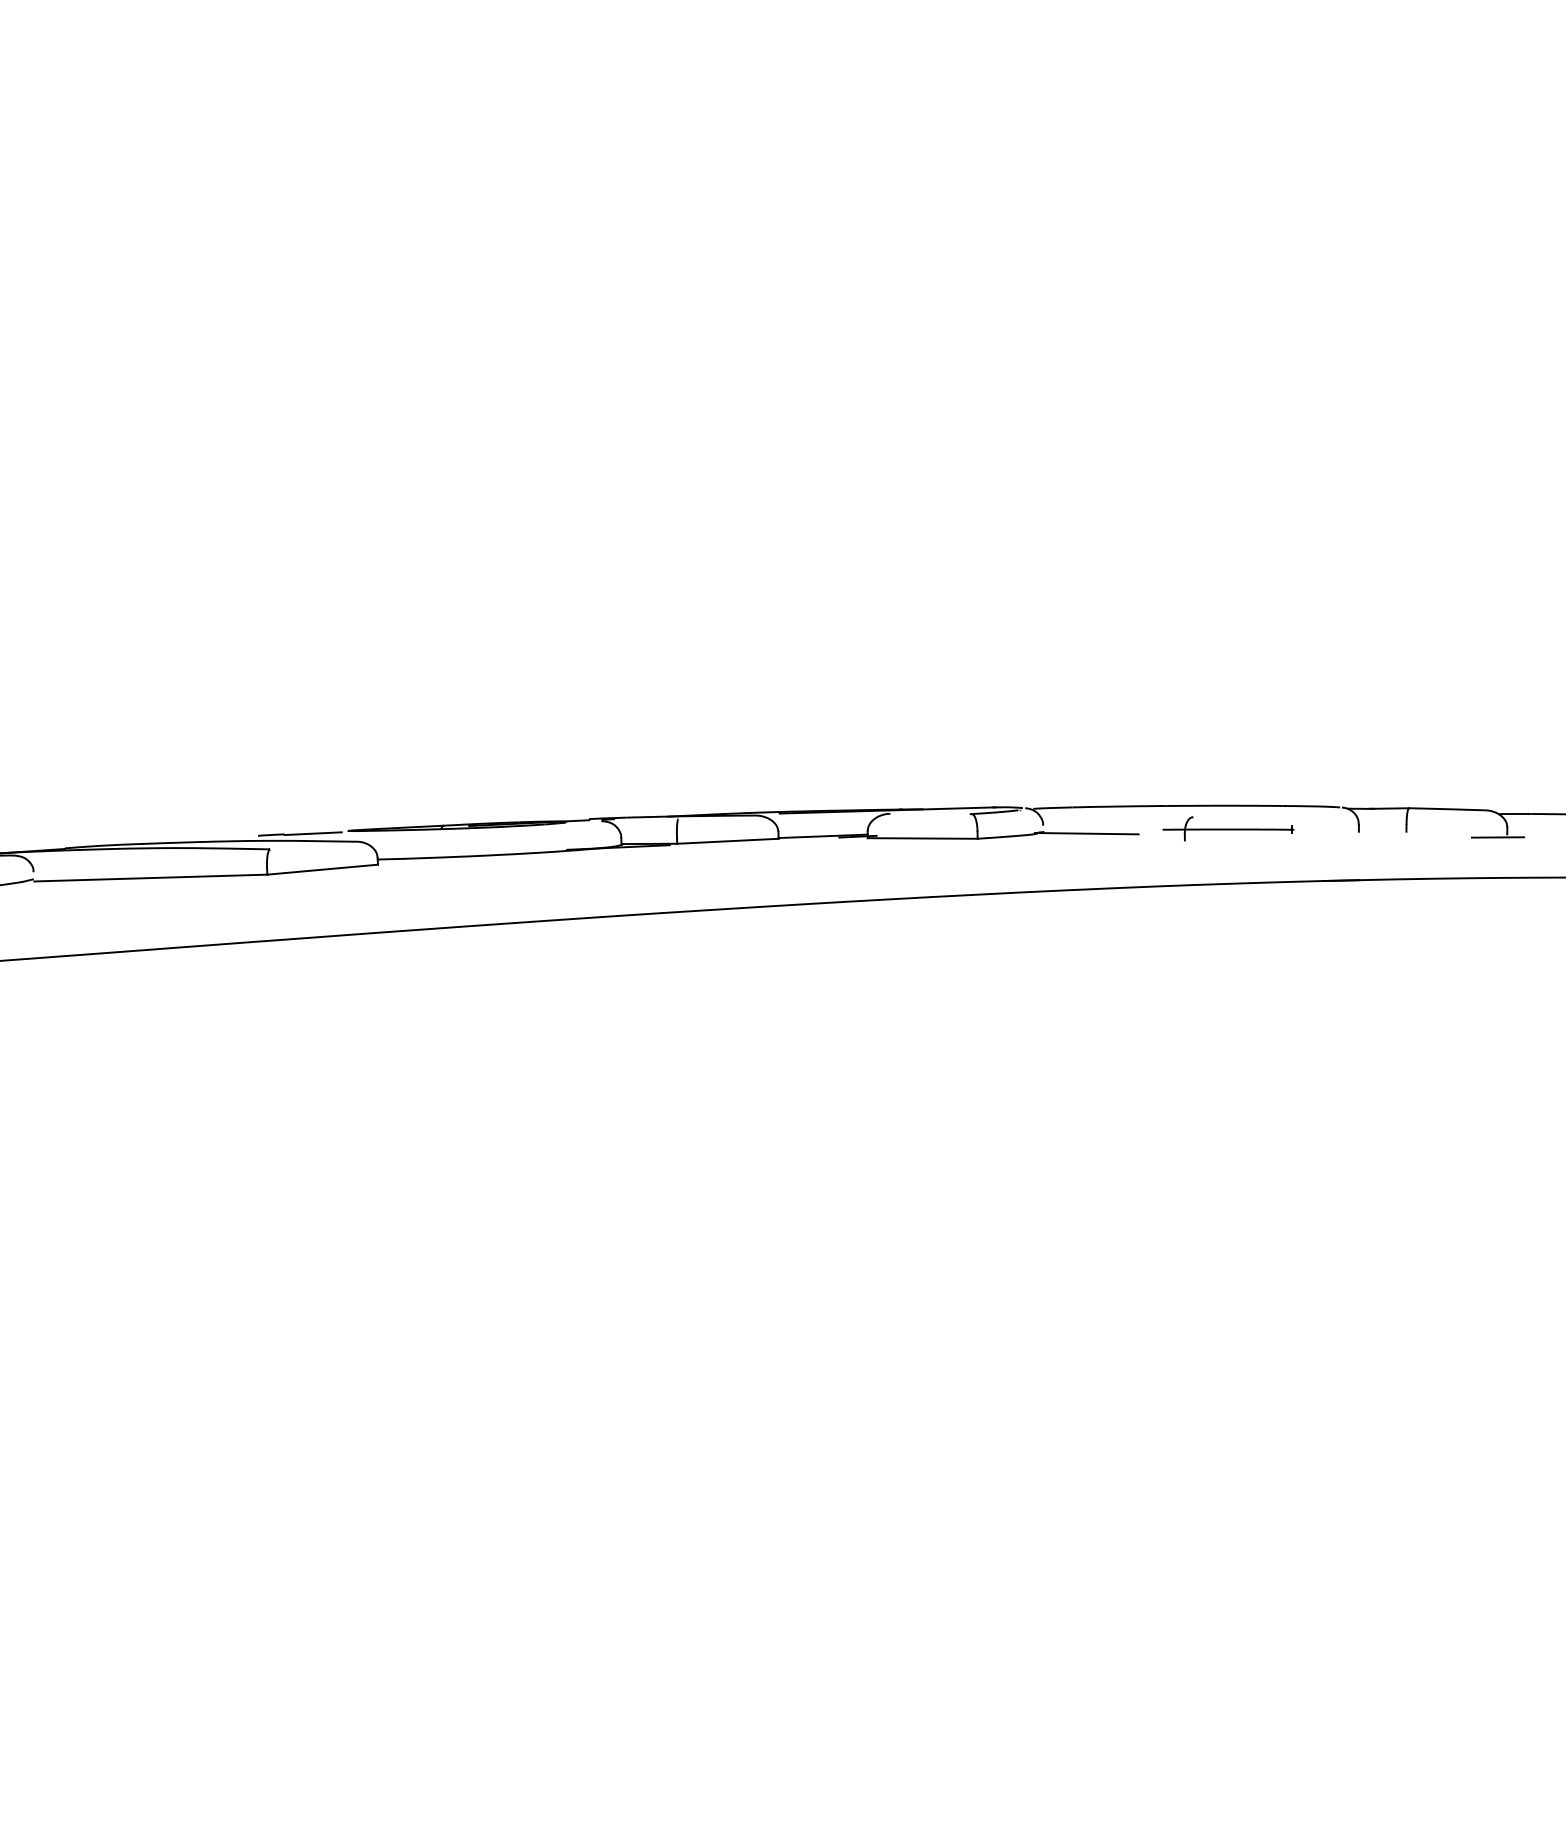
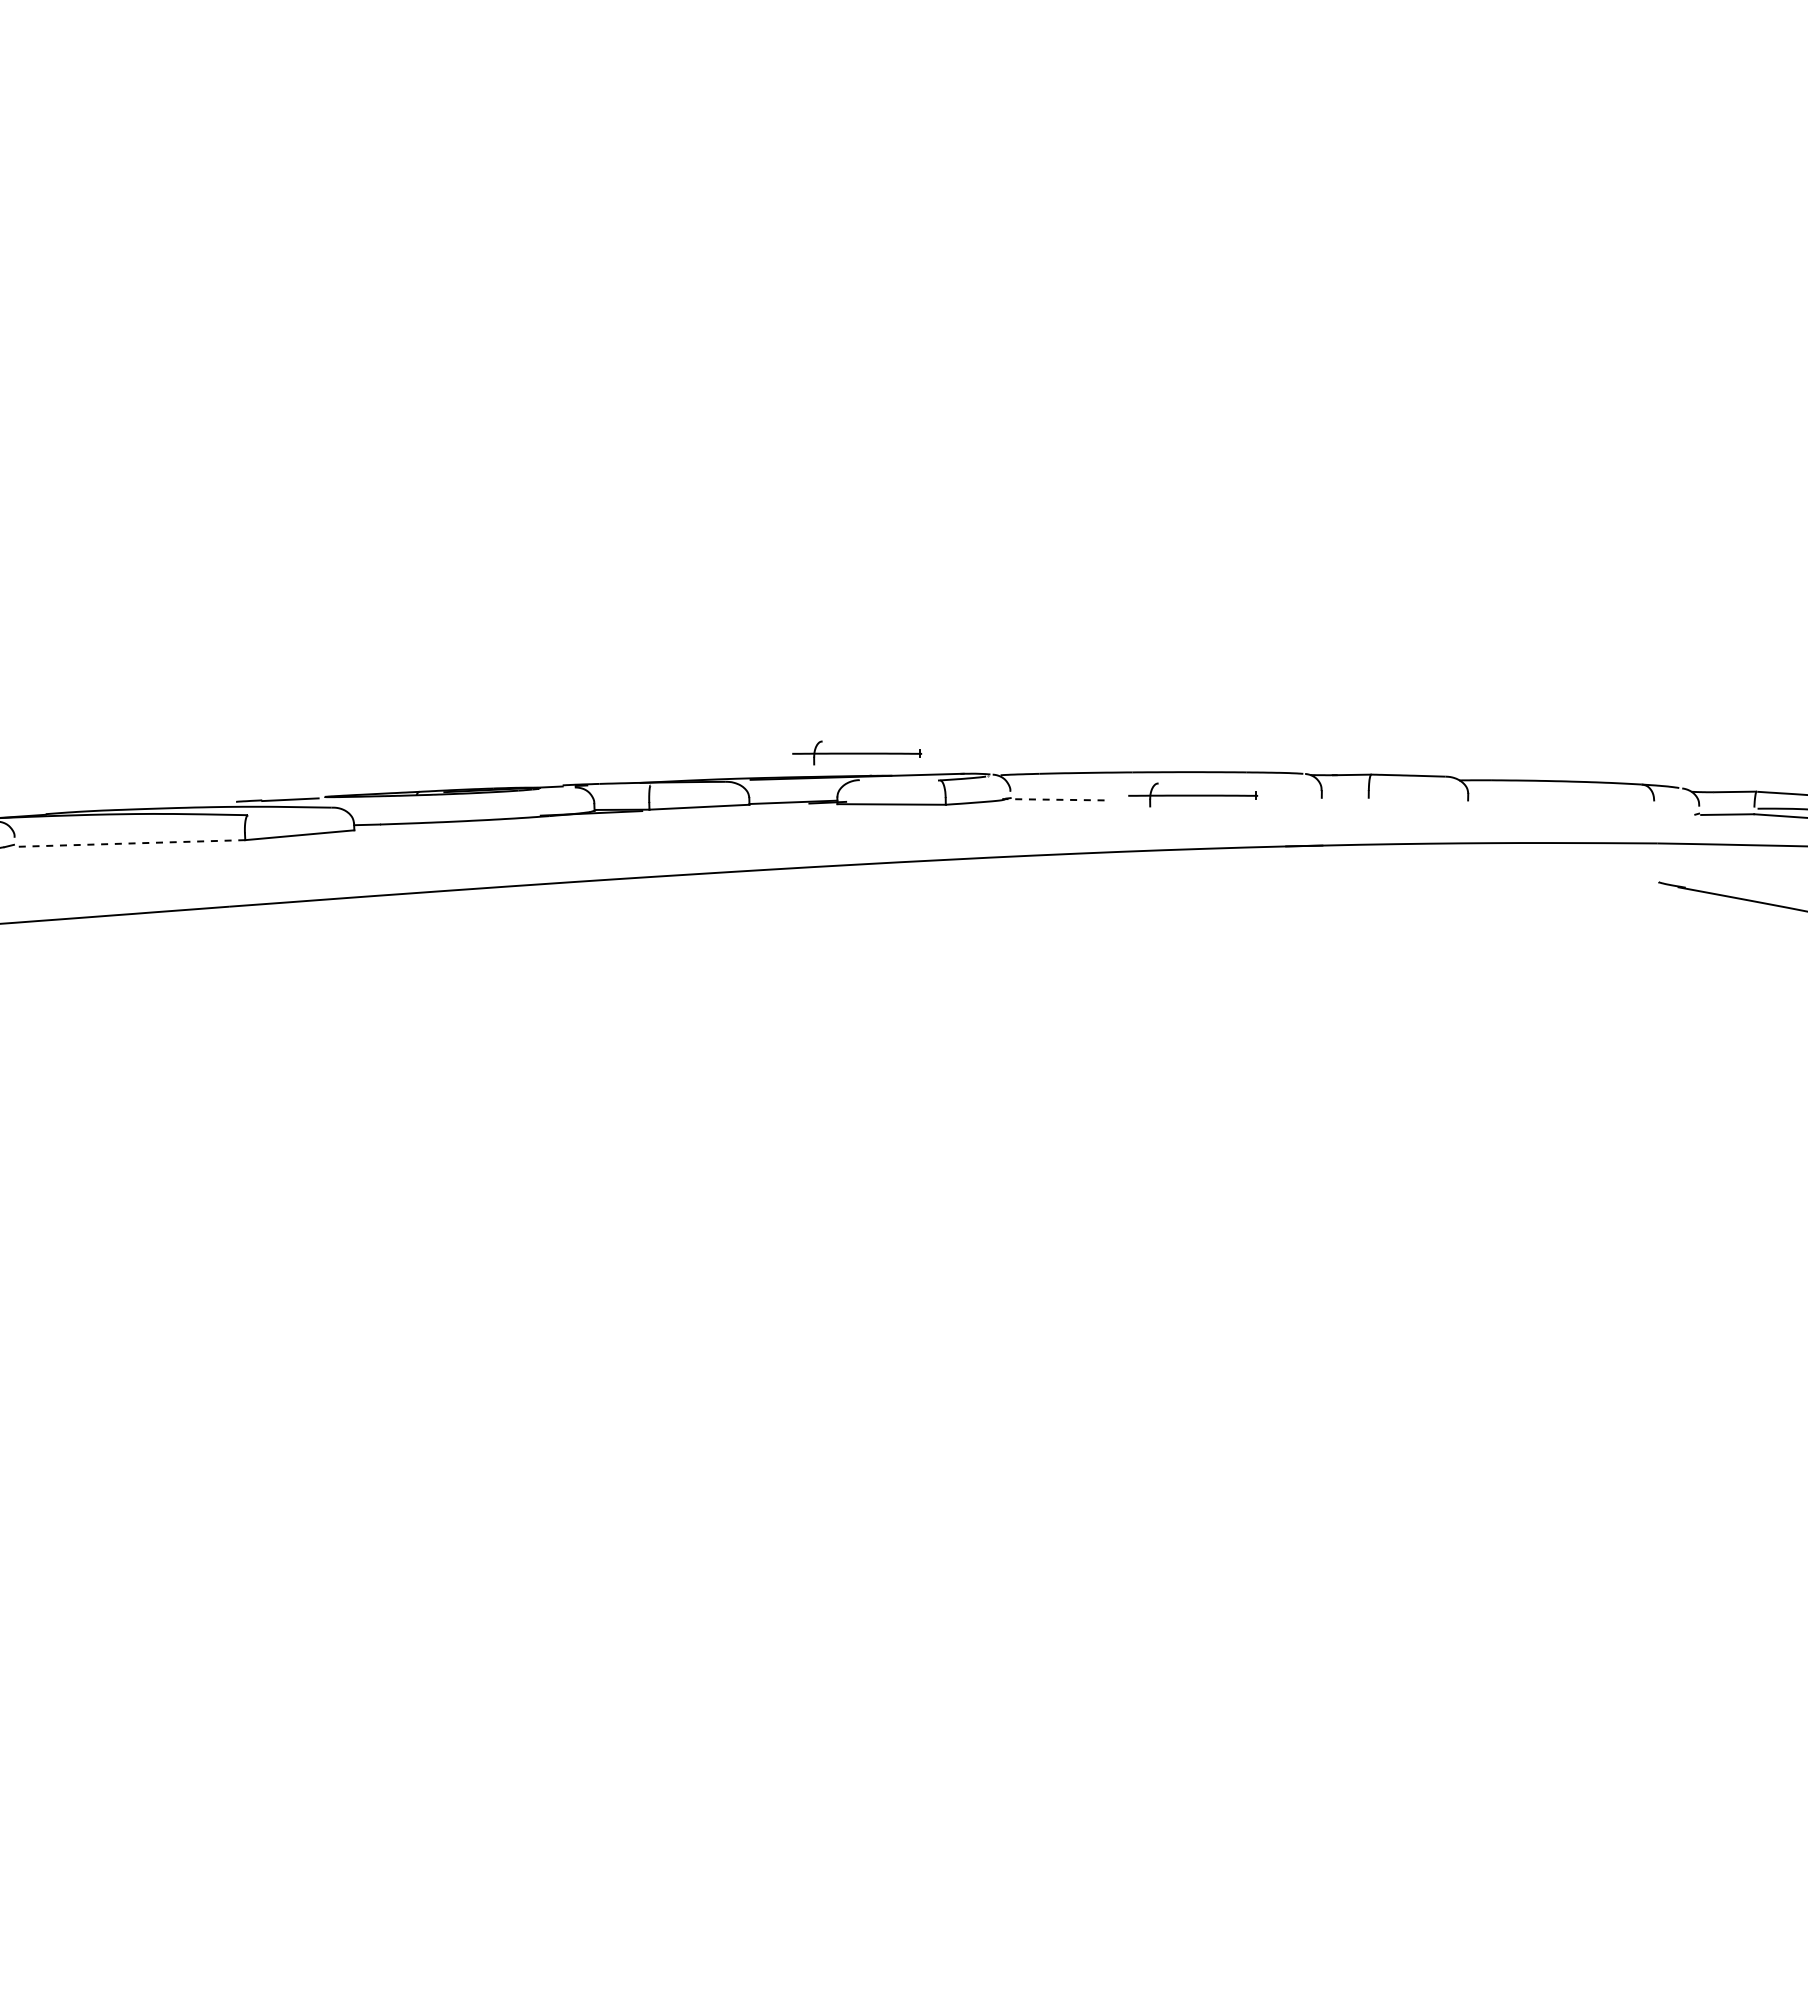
part: (888, 785) -> (857, 752), added
line: (1085, 833) -> (1052, 799), solid -> dashed
line: (1497, 837) -> (1458, 803), removed
line: (149, 878) -> (129, 843), solid -> dashed

